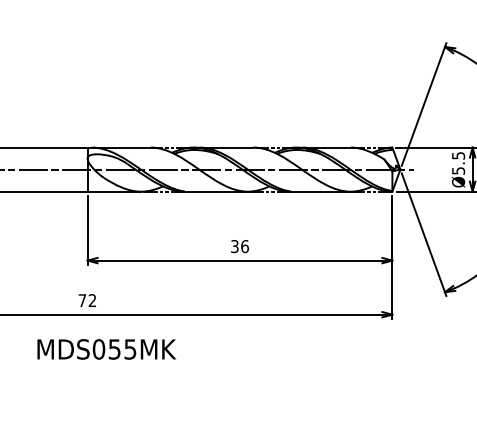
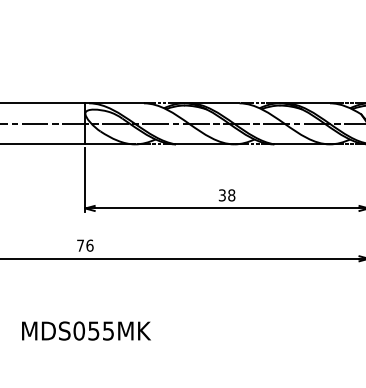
text: (244, 246) -> (231, 195), 36 -> 38
text: (92, 300) -> (89, 245), 72 -> 76
text: (106, 349) -> (86, 331), moved

